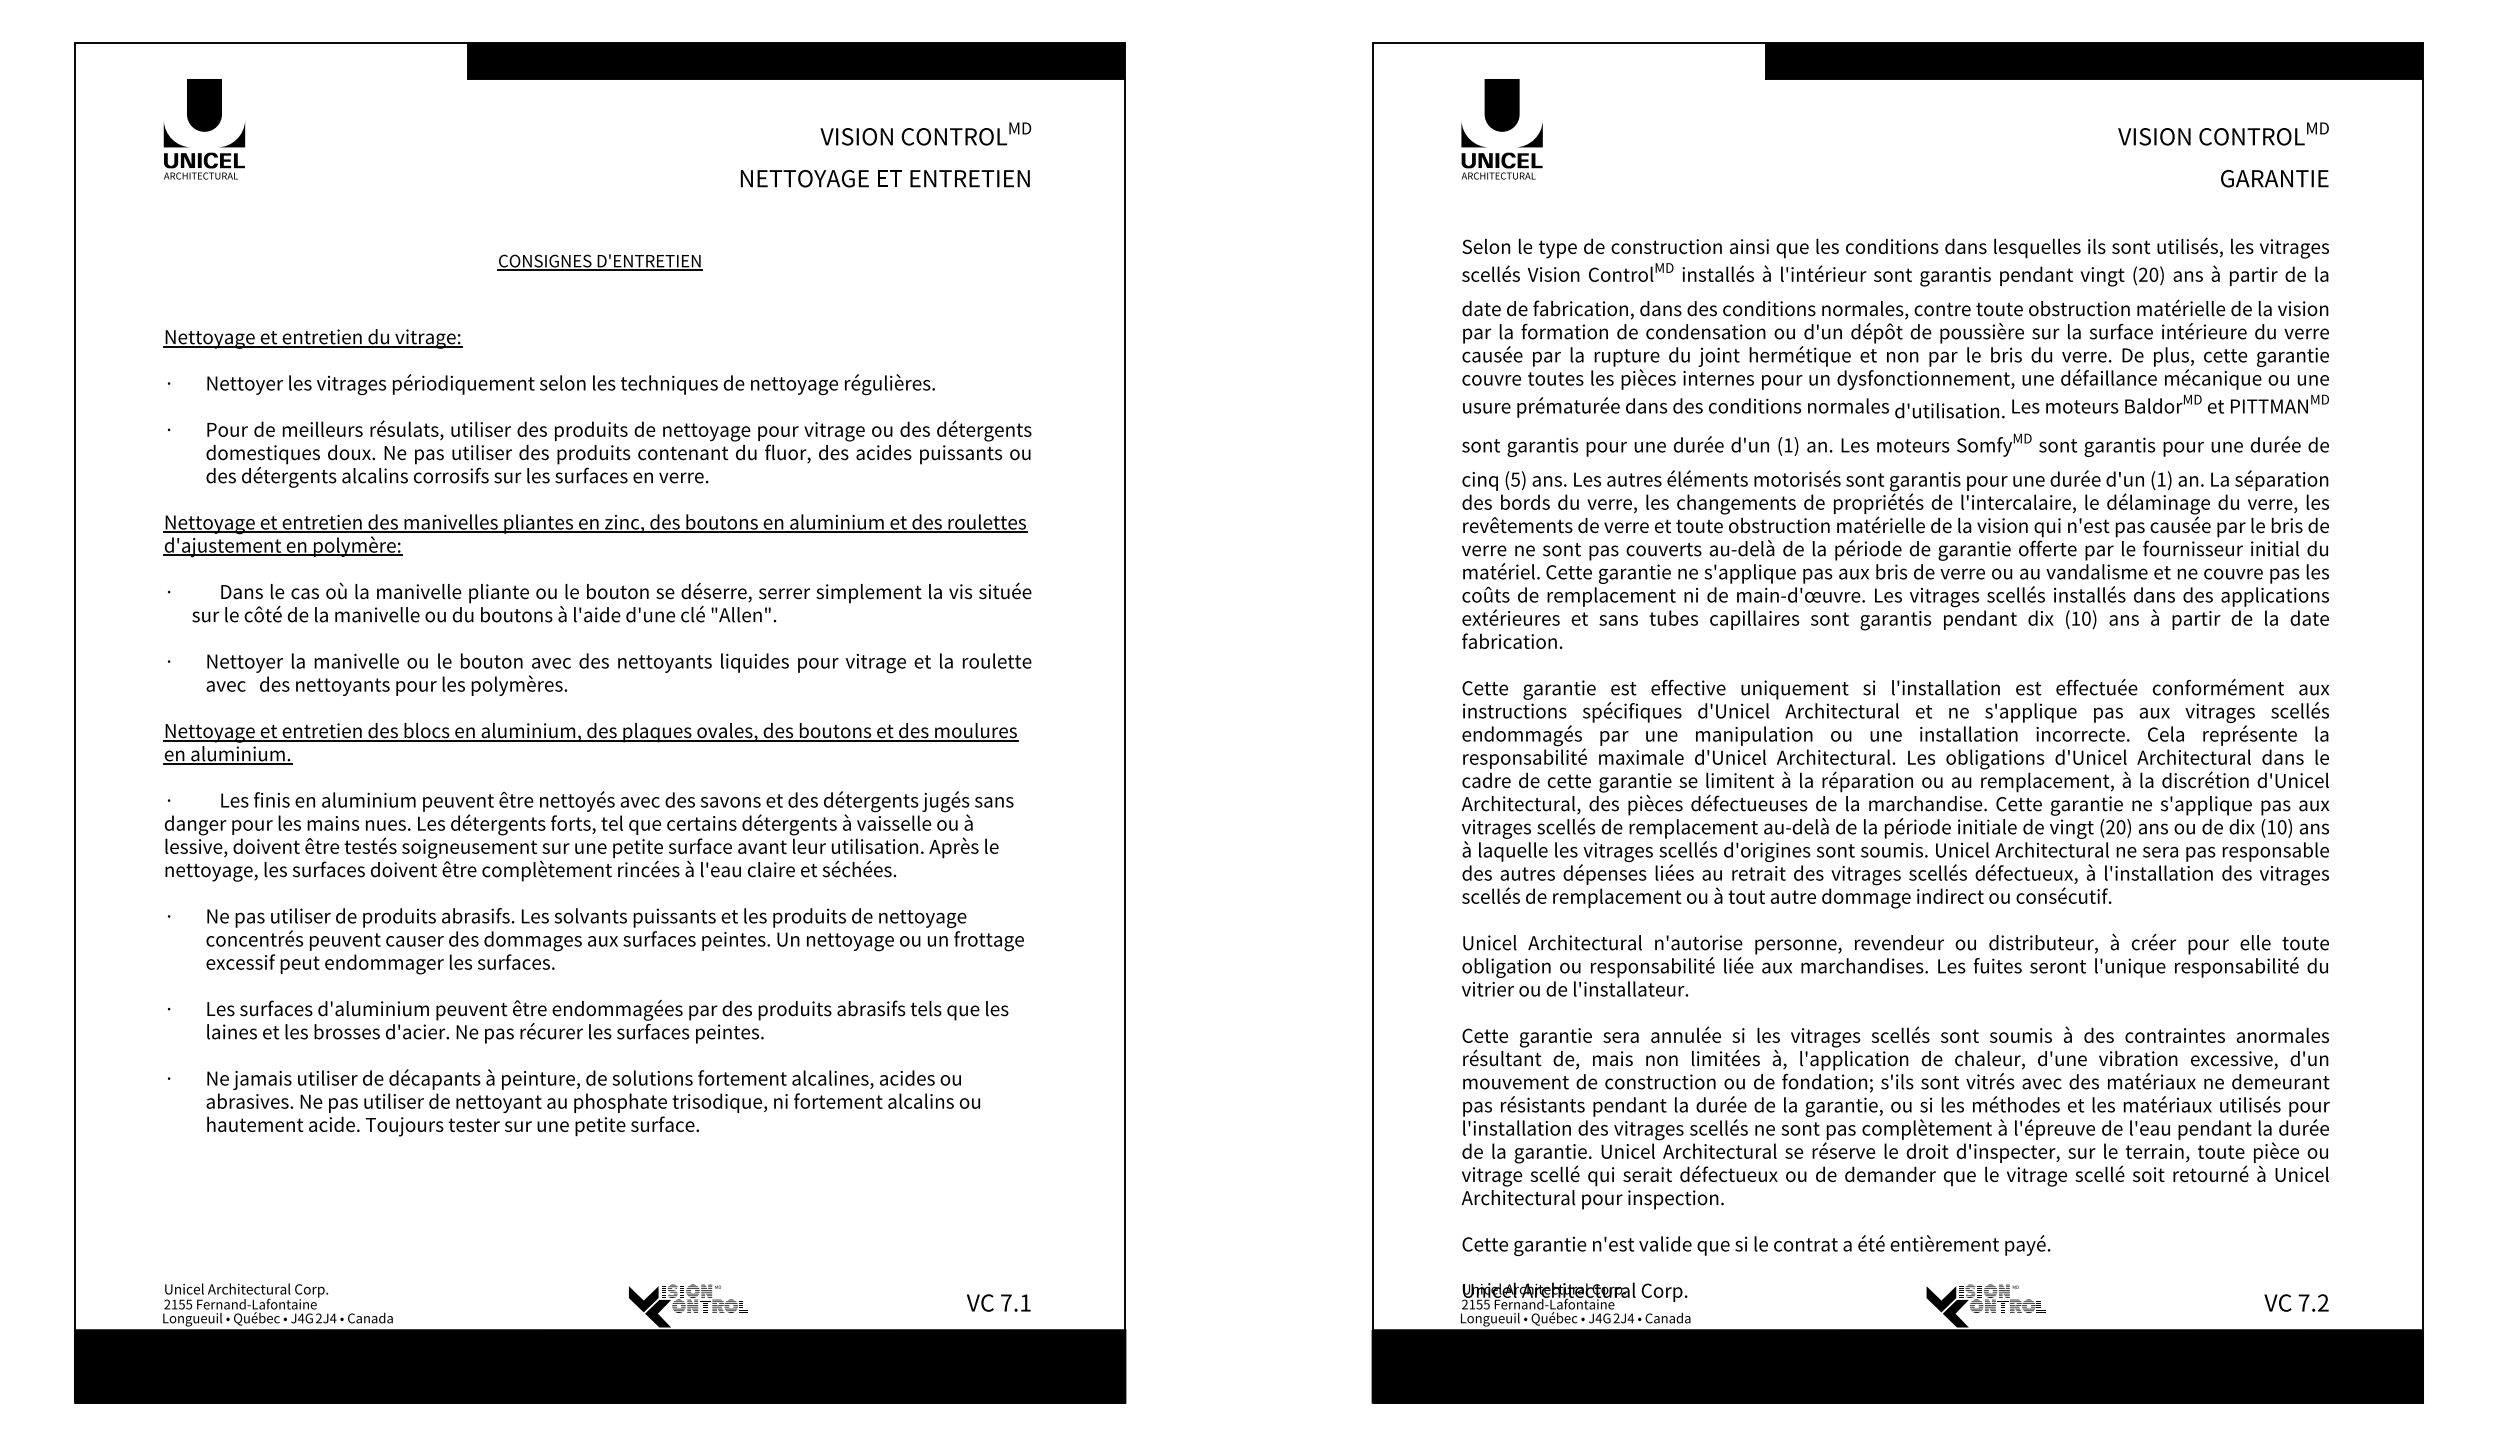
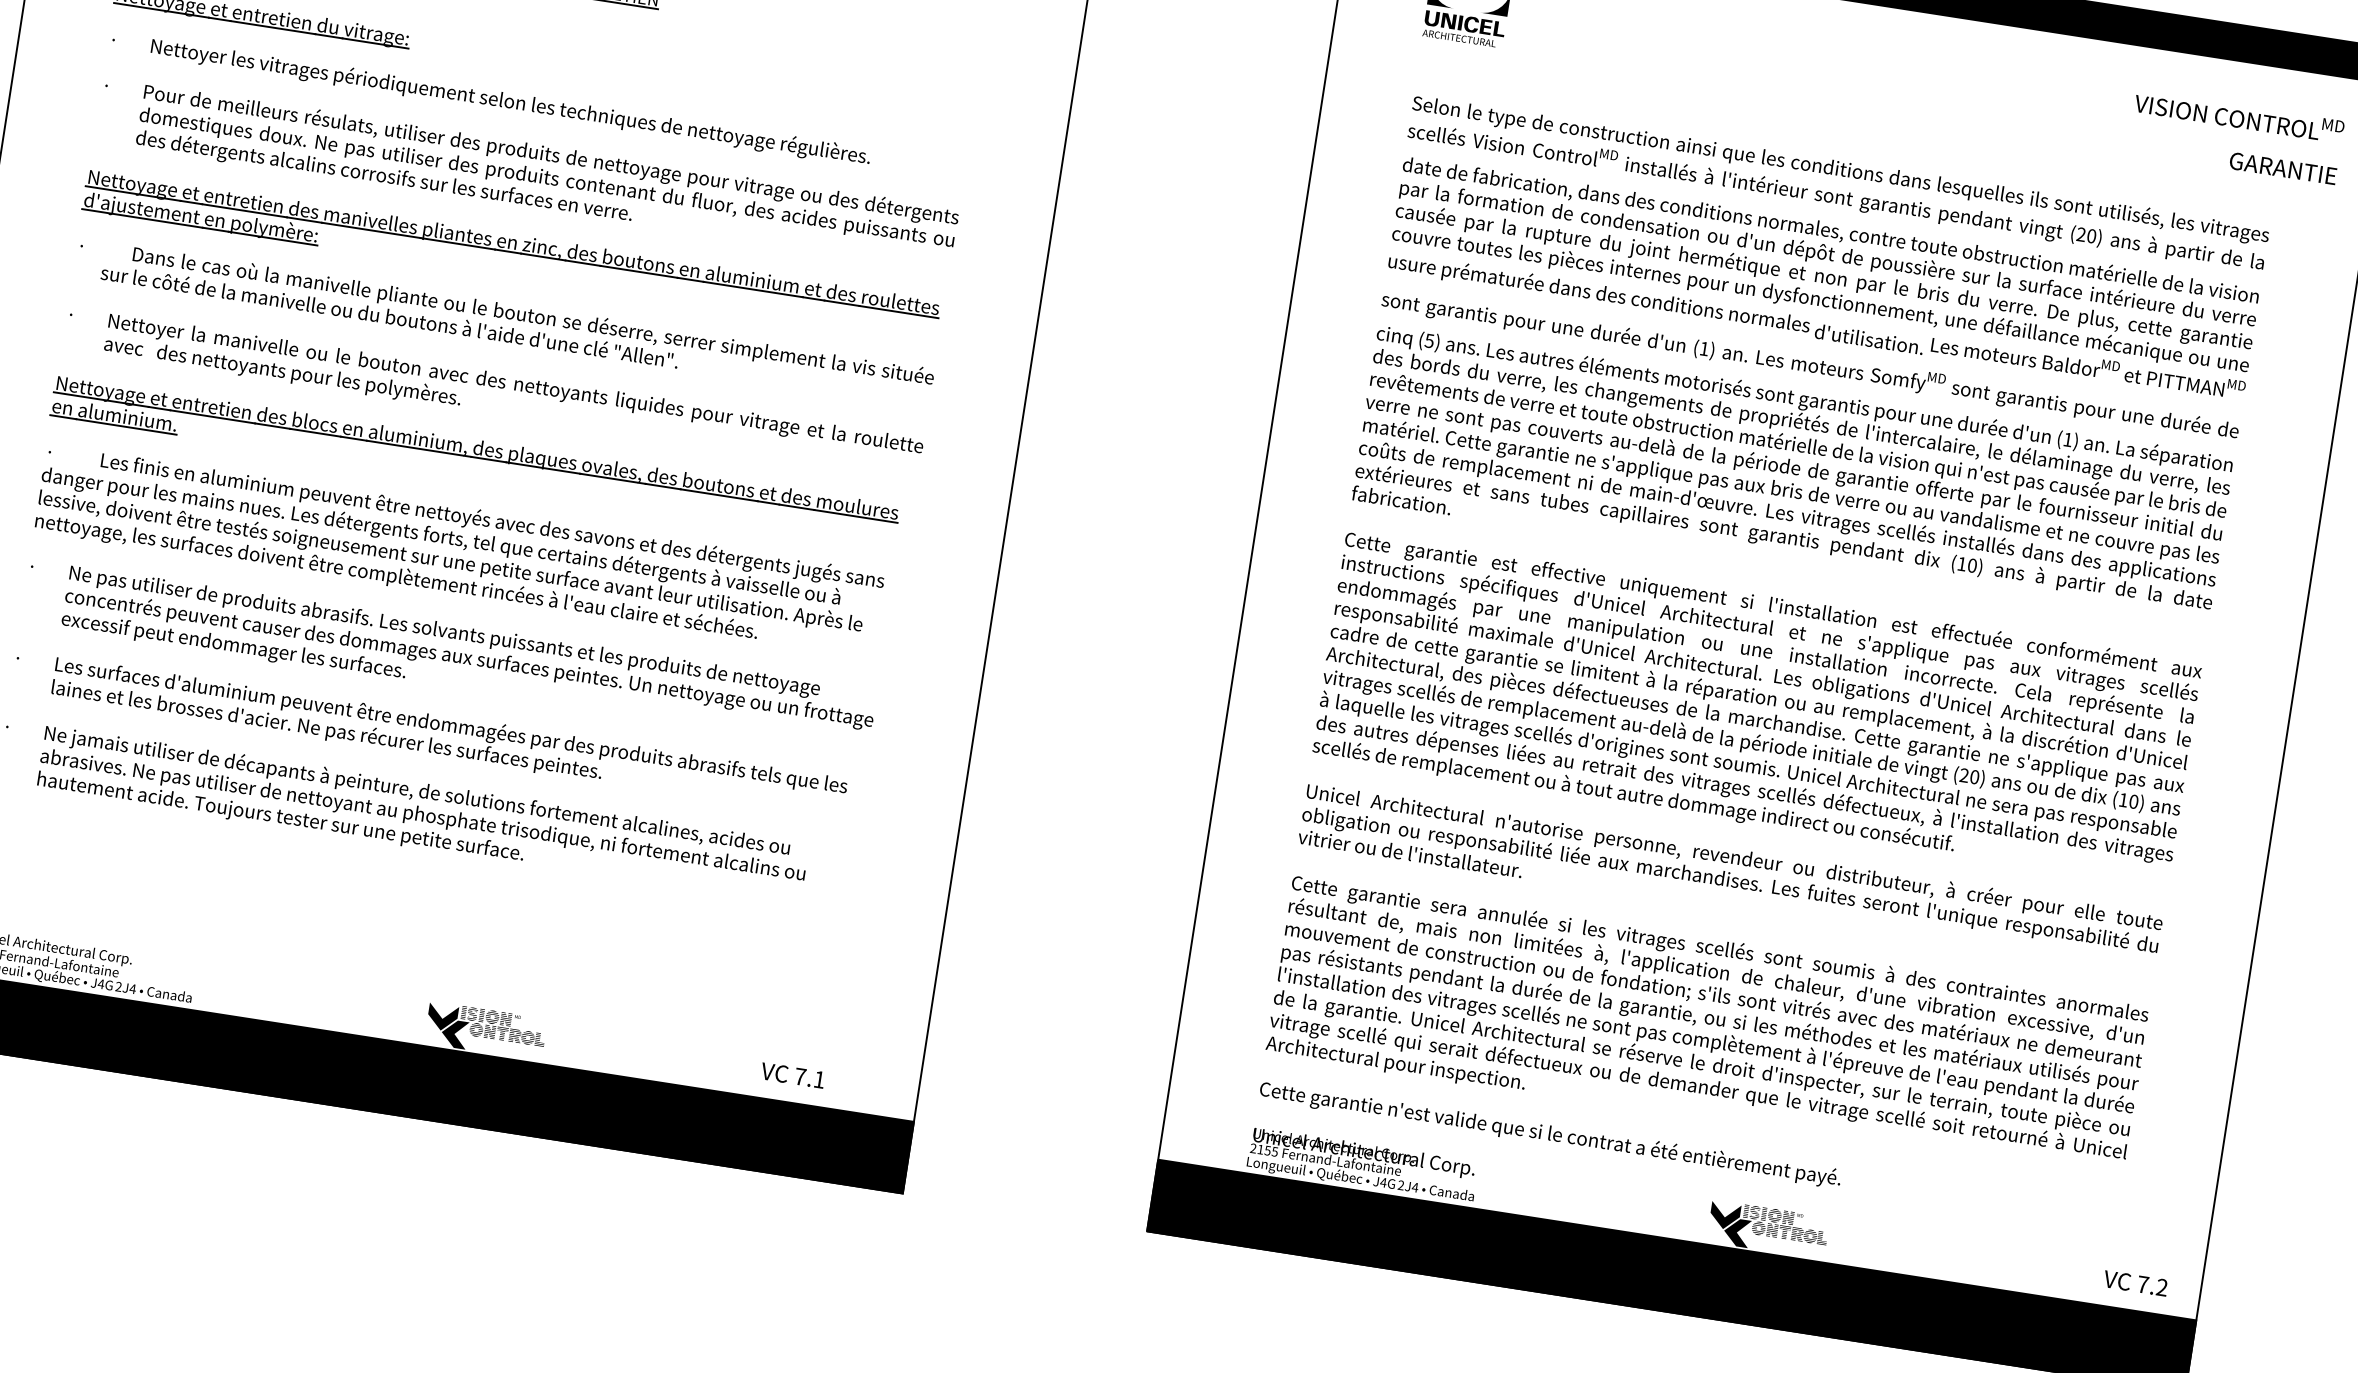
text: (2223, 154) -> (2236, 136), moved
text: (2296, 1302) -> (2135, 1282), moved

